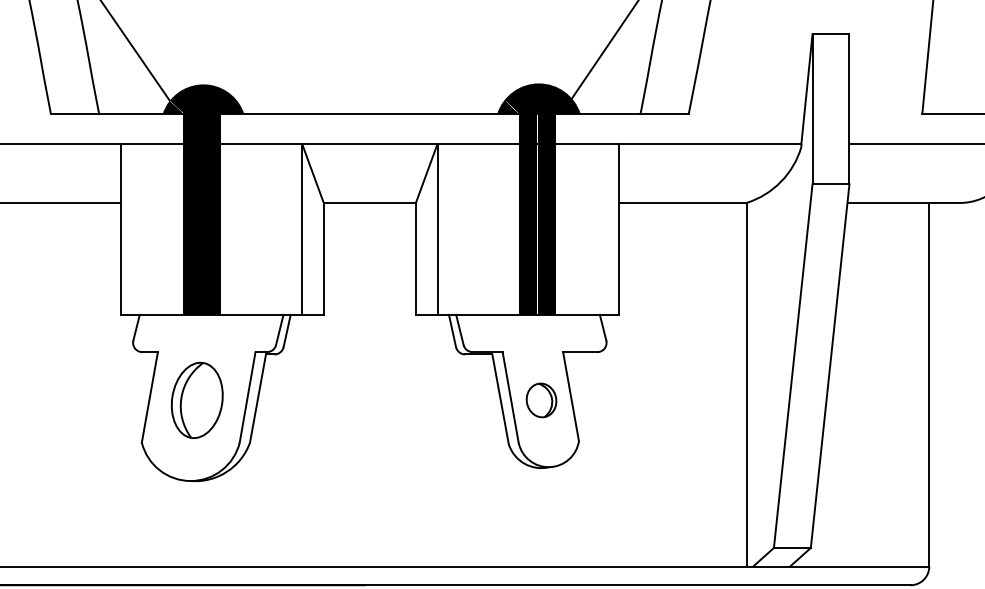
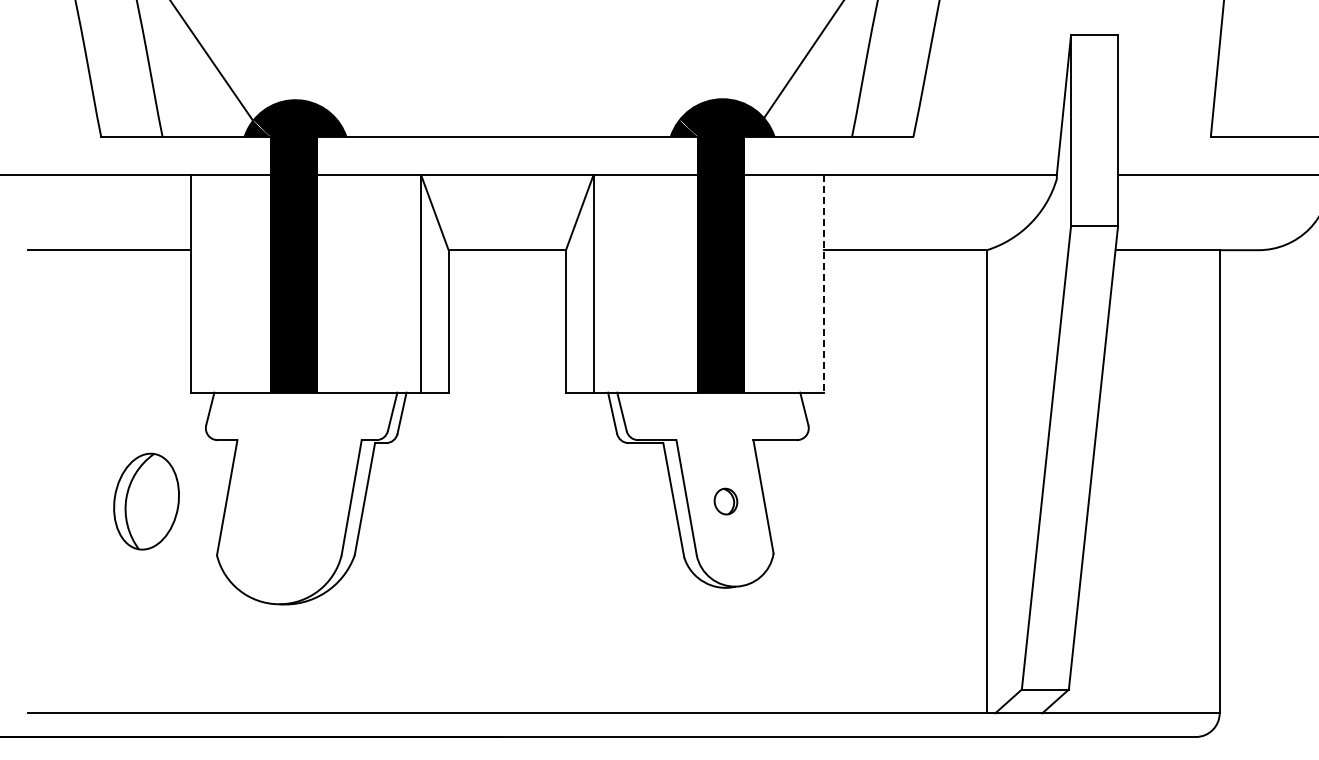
line: (618, 229) -> (824, 283), solid -> dashed
part: (197, 400) -> (146, 501), moved
part: (541, 400) -> (725, 501), size x0.6

